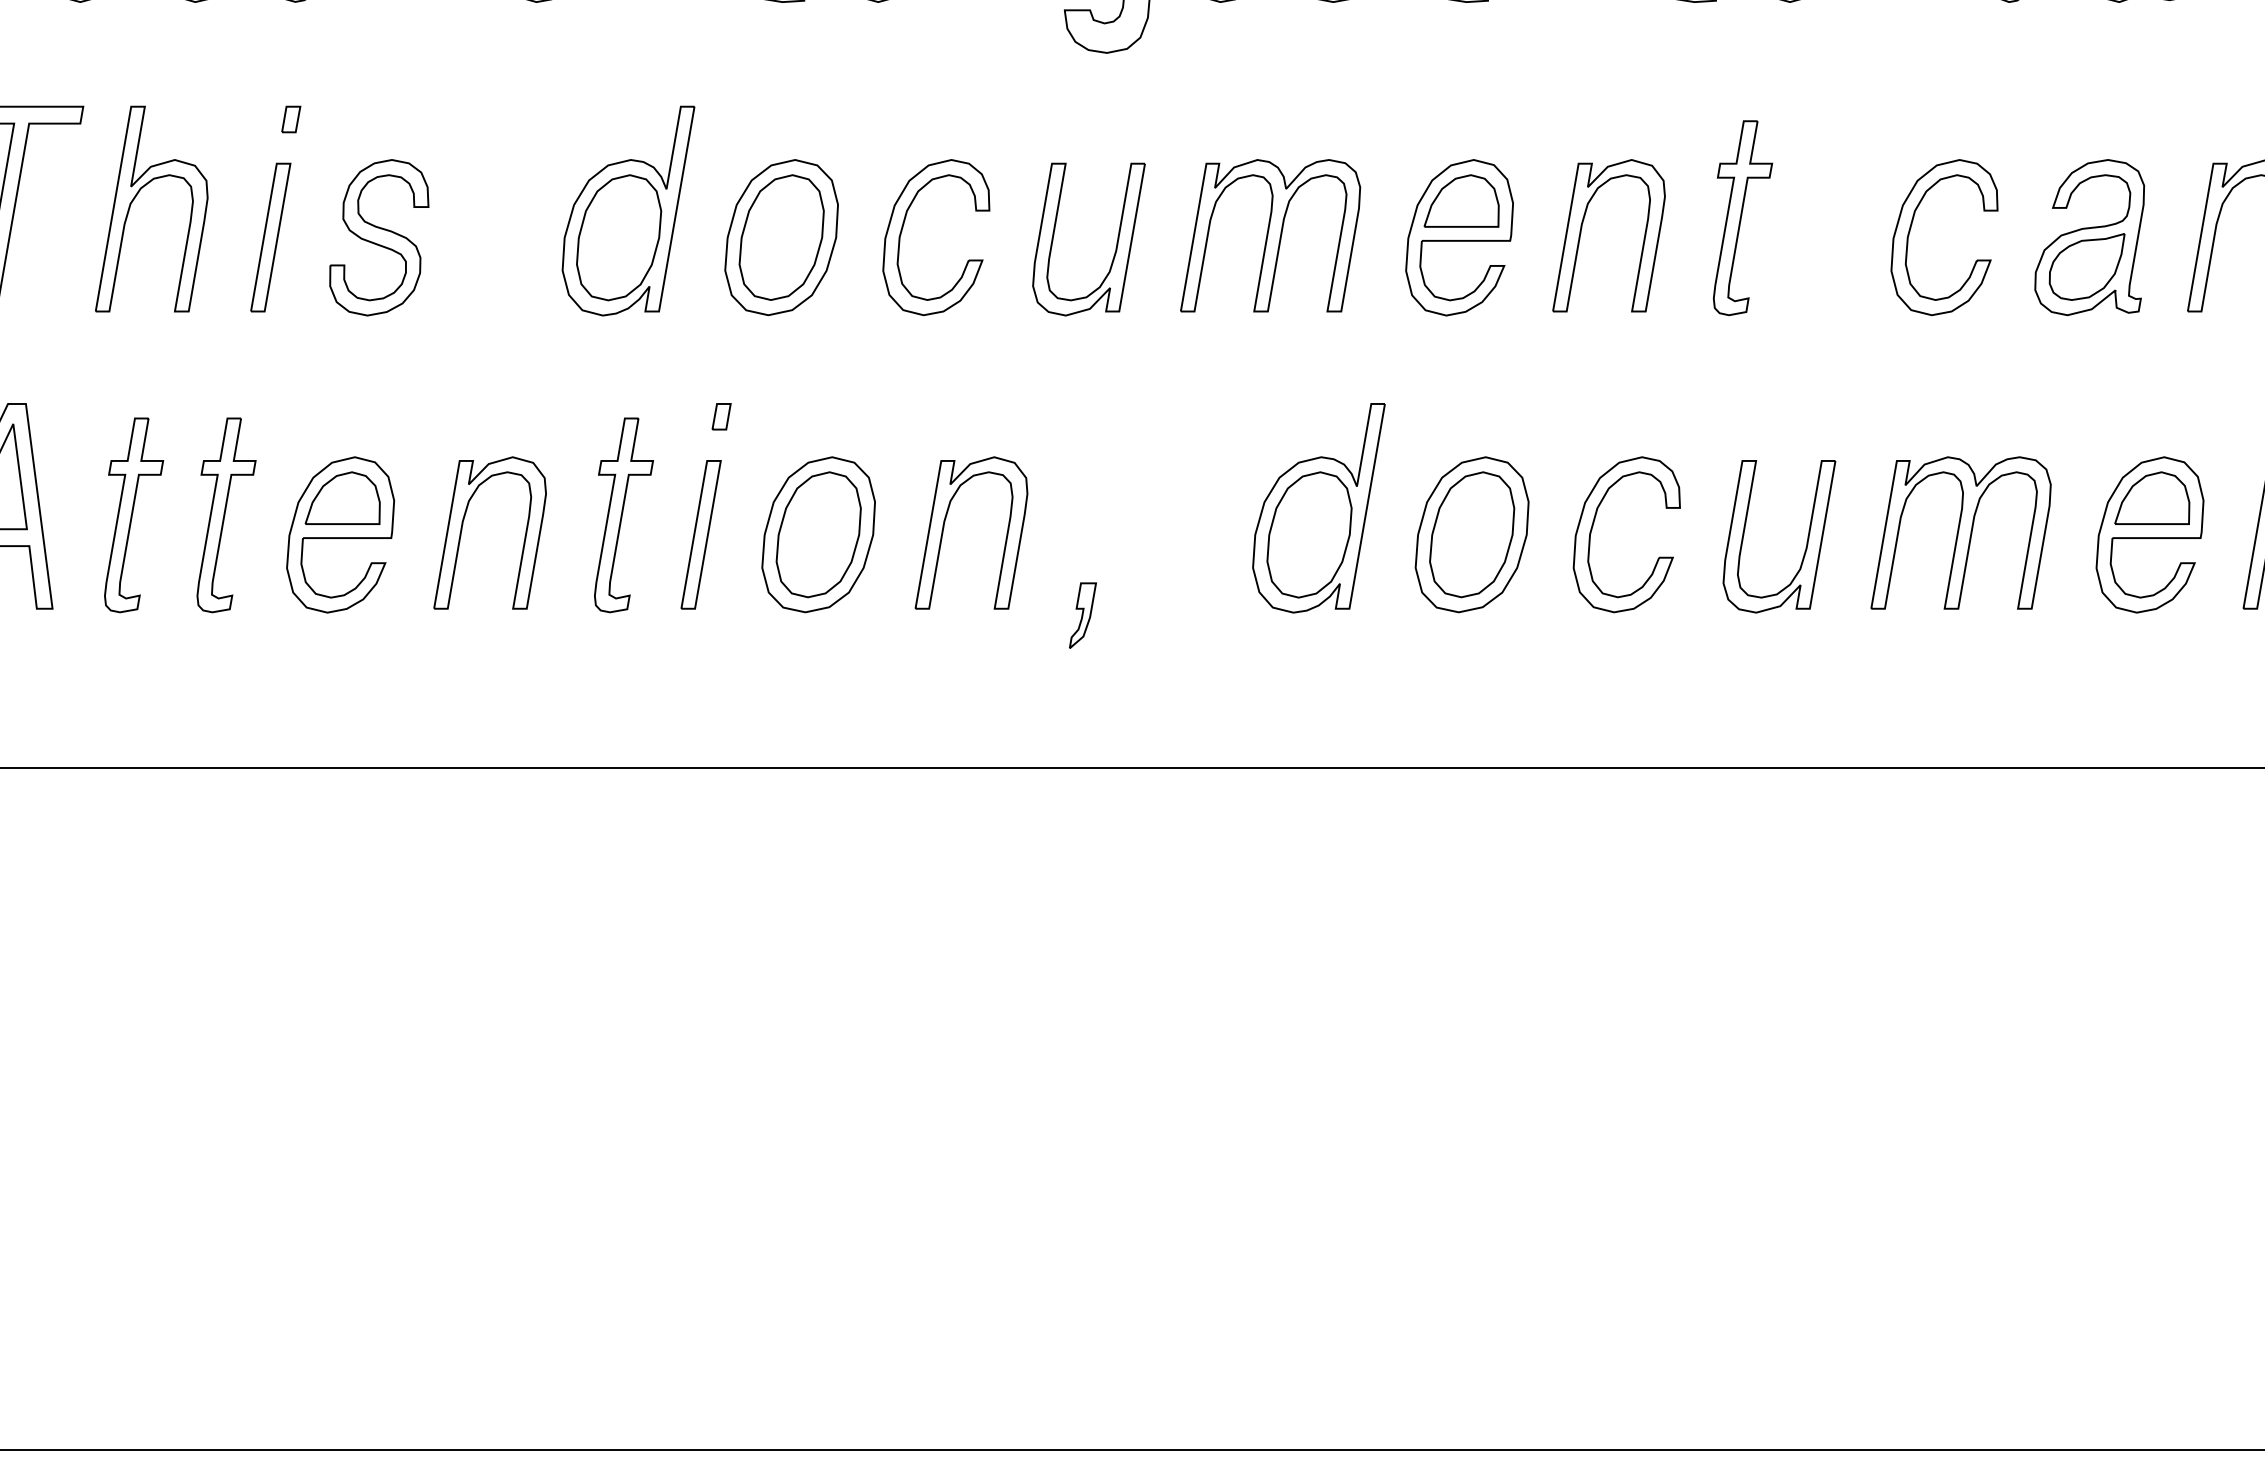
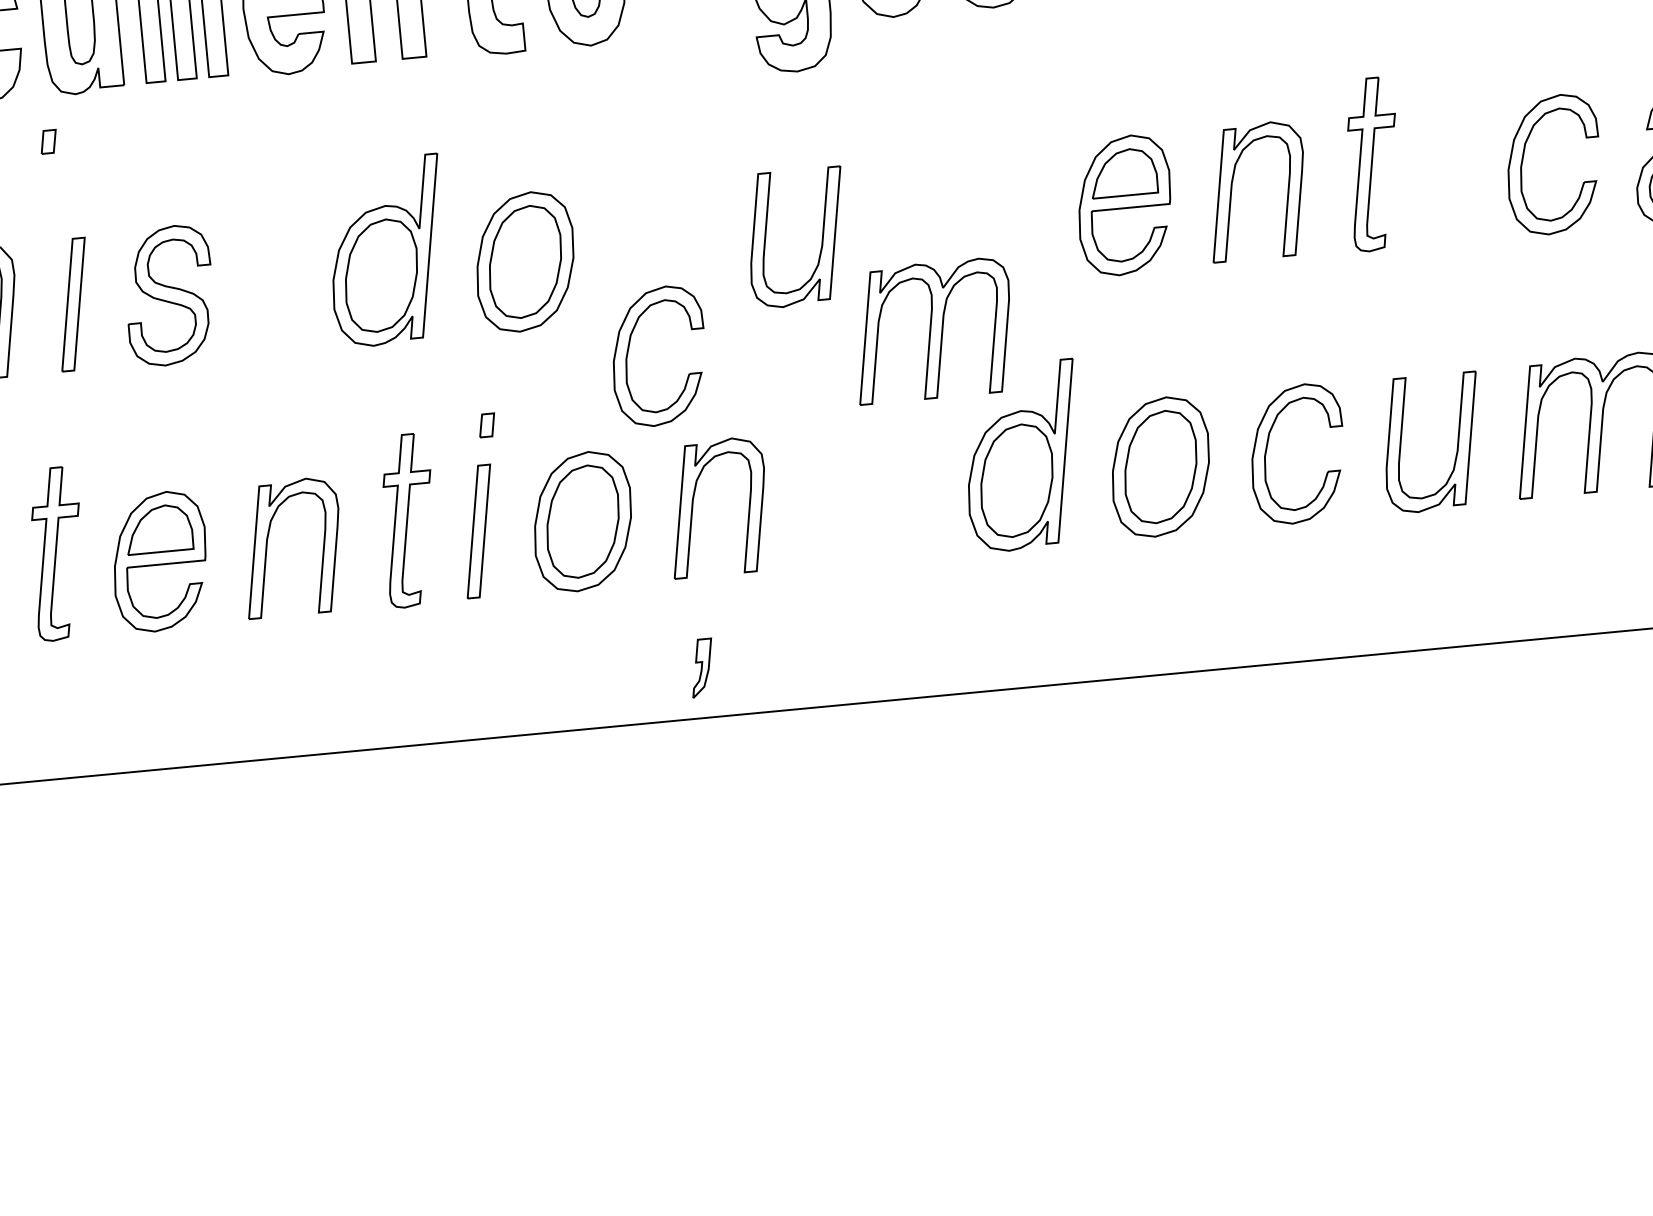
part: (291, 119) -> (48, 141), moved
part: (903, 227) -> (628, 350), moved
part: (1270, 235) -> (933, 330), moved
part: (1082, 615) -> (701, 668), moved

